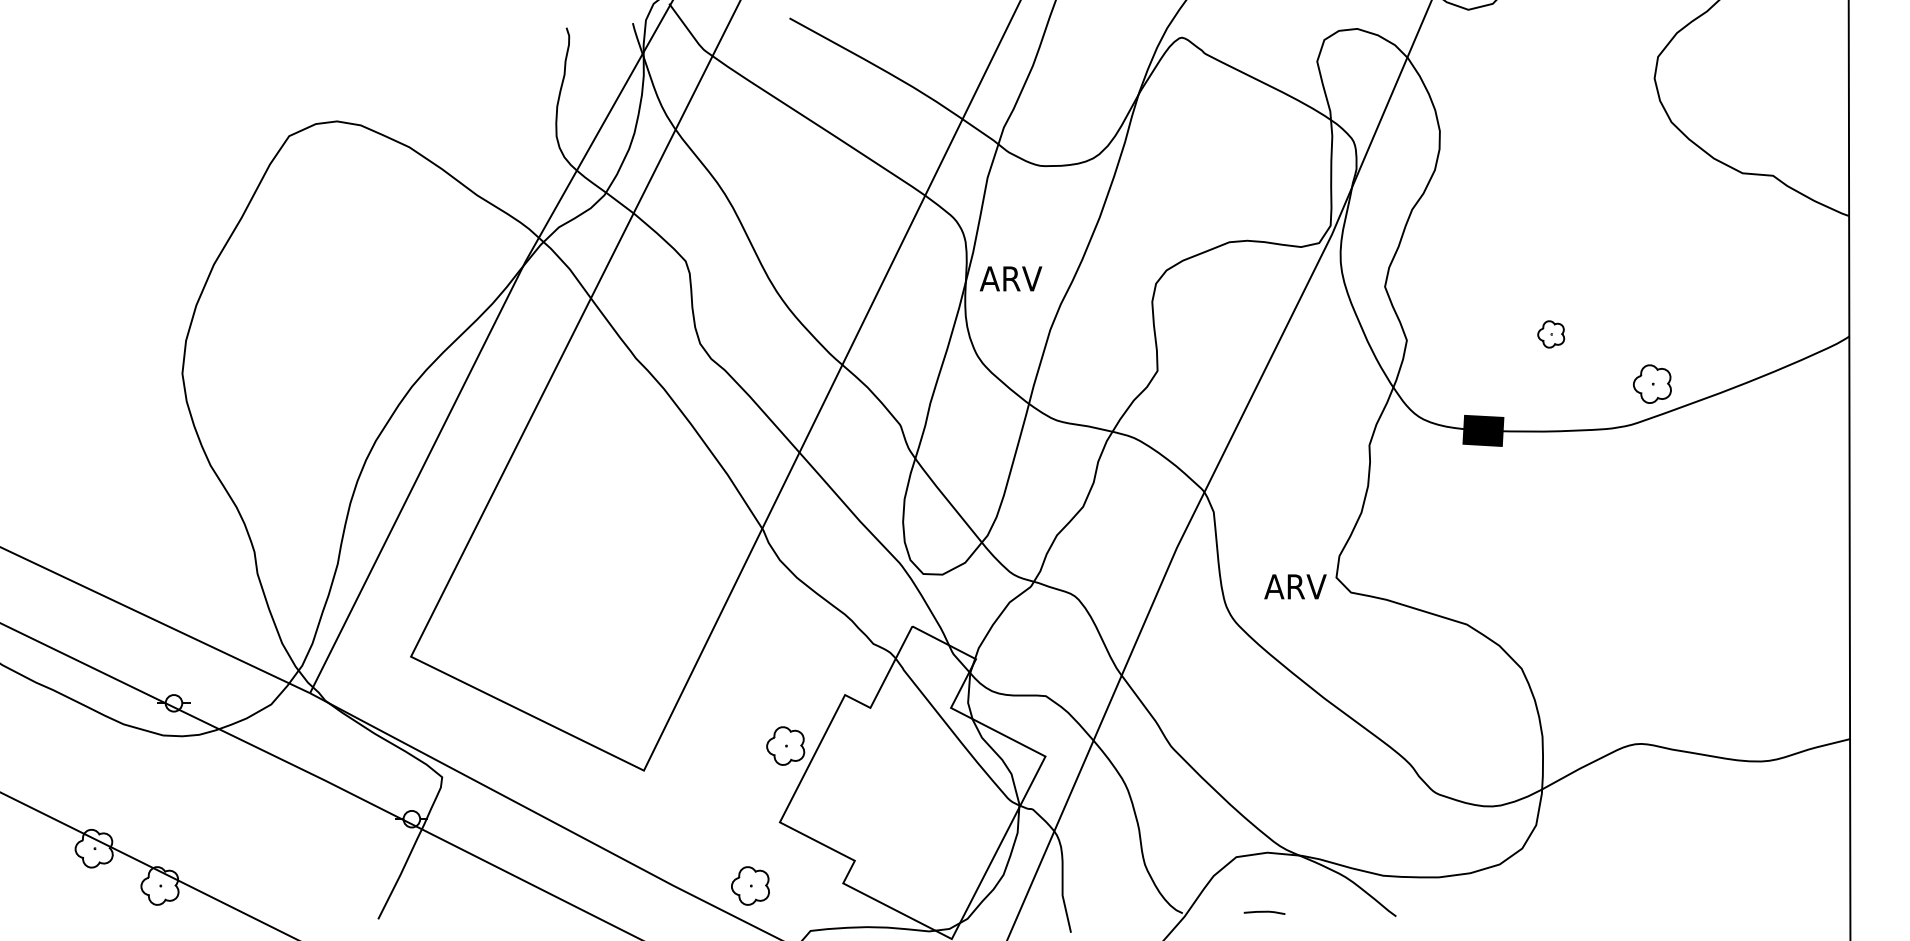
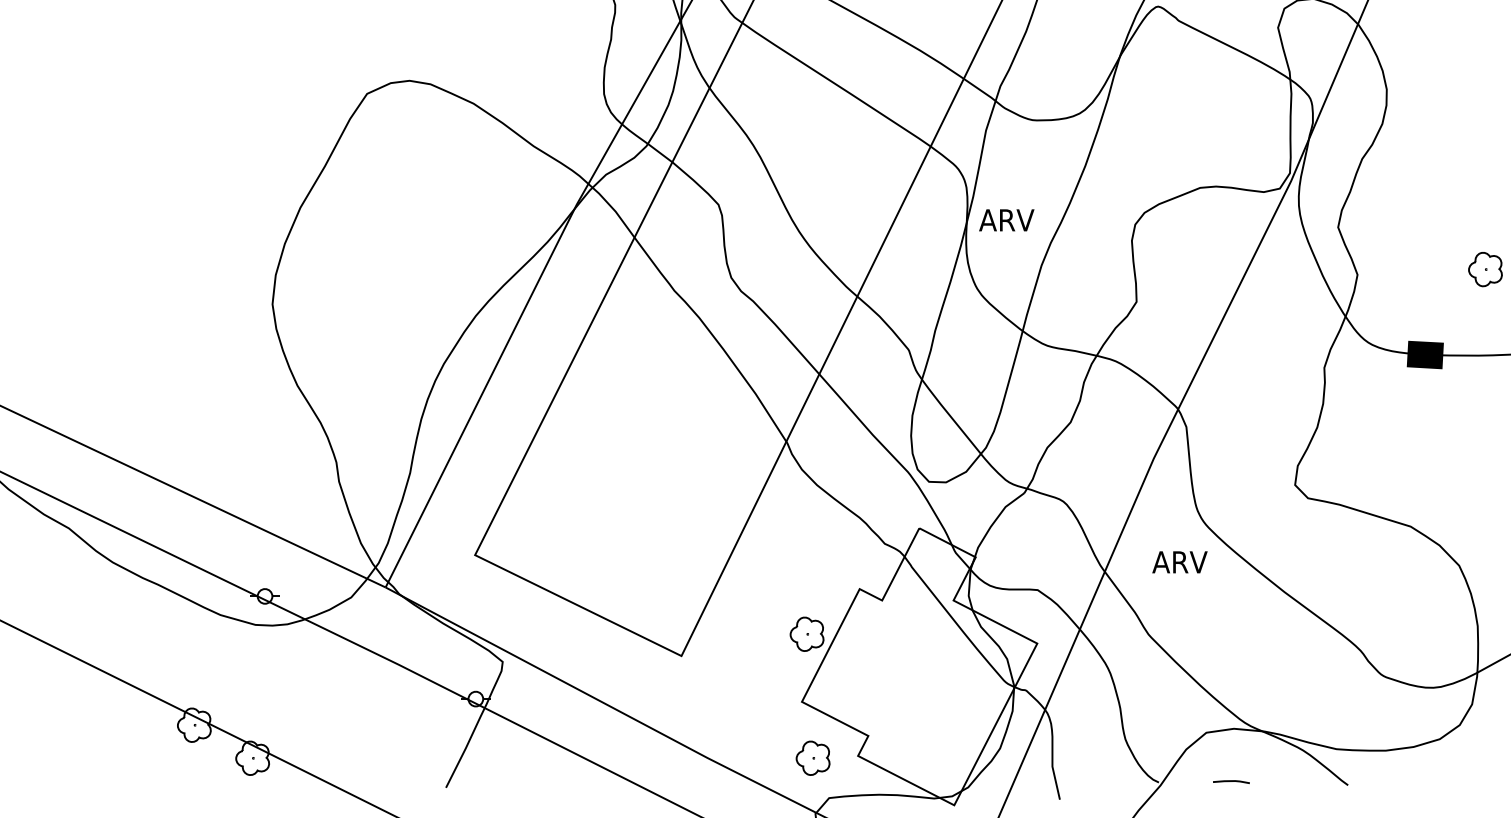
part: (1550, 334) -> (1484, 269), size x1.43
text: (1295, 586) -> (1179, 562), moved
part: (750, 885) -> (813, 757), moved

